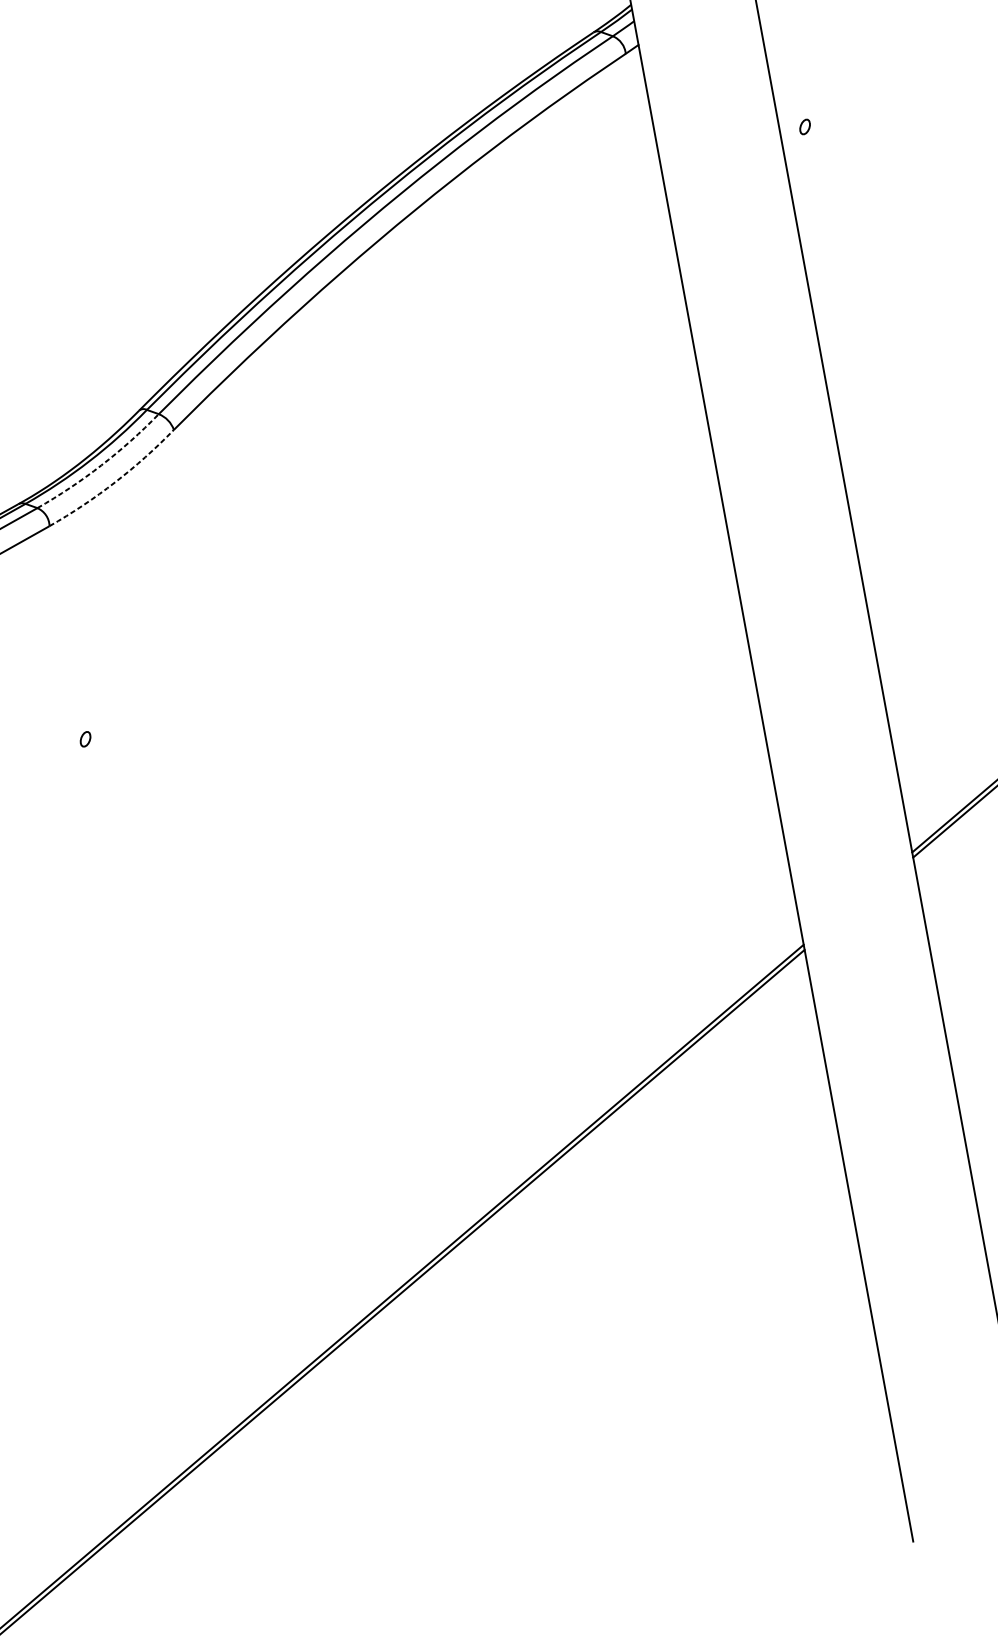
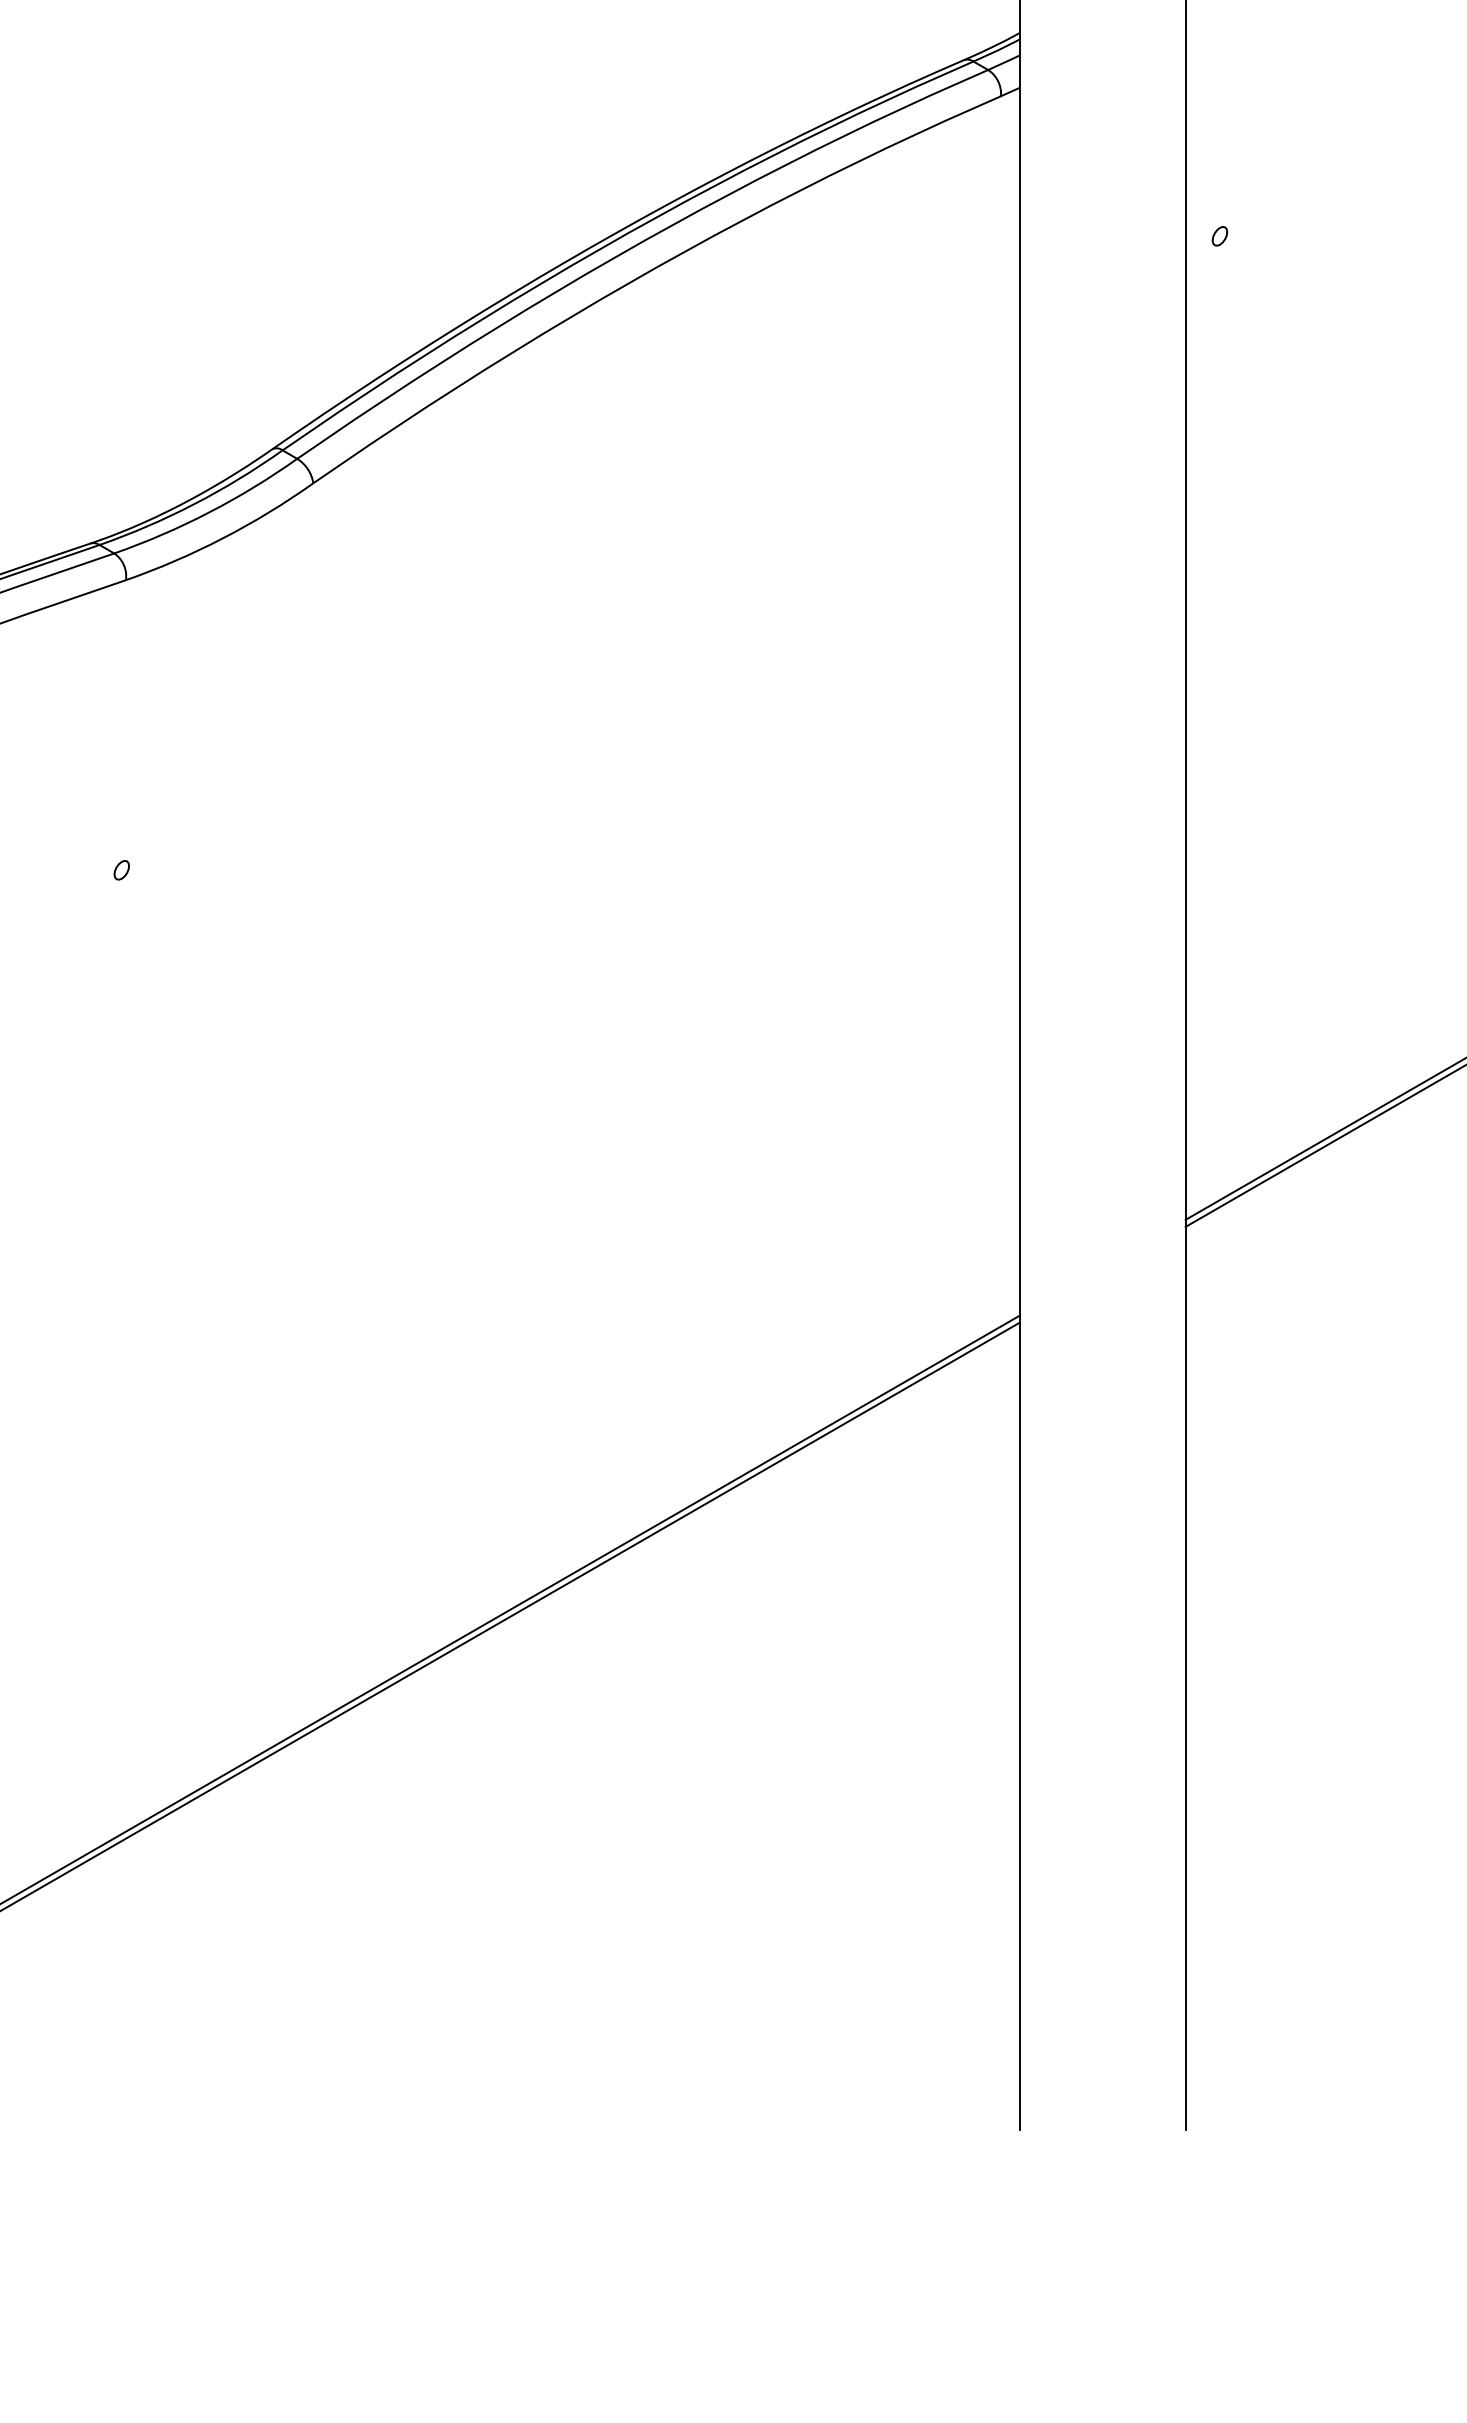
arc: (101, 465) -> (209, 512), dashed -> solid
arc: (115, 482) -> (223, 538), dashed -> solid

